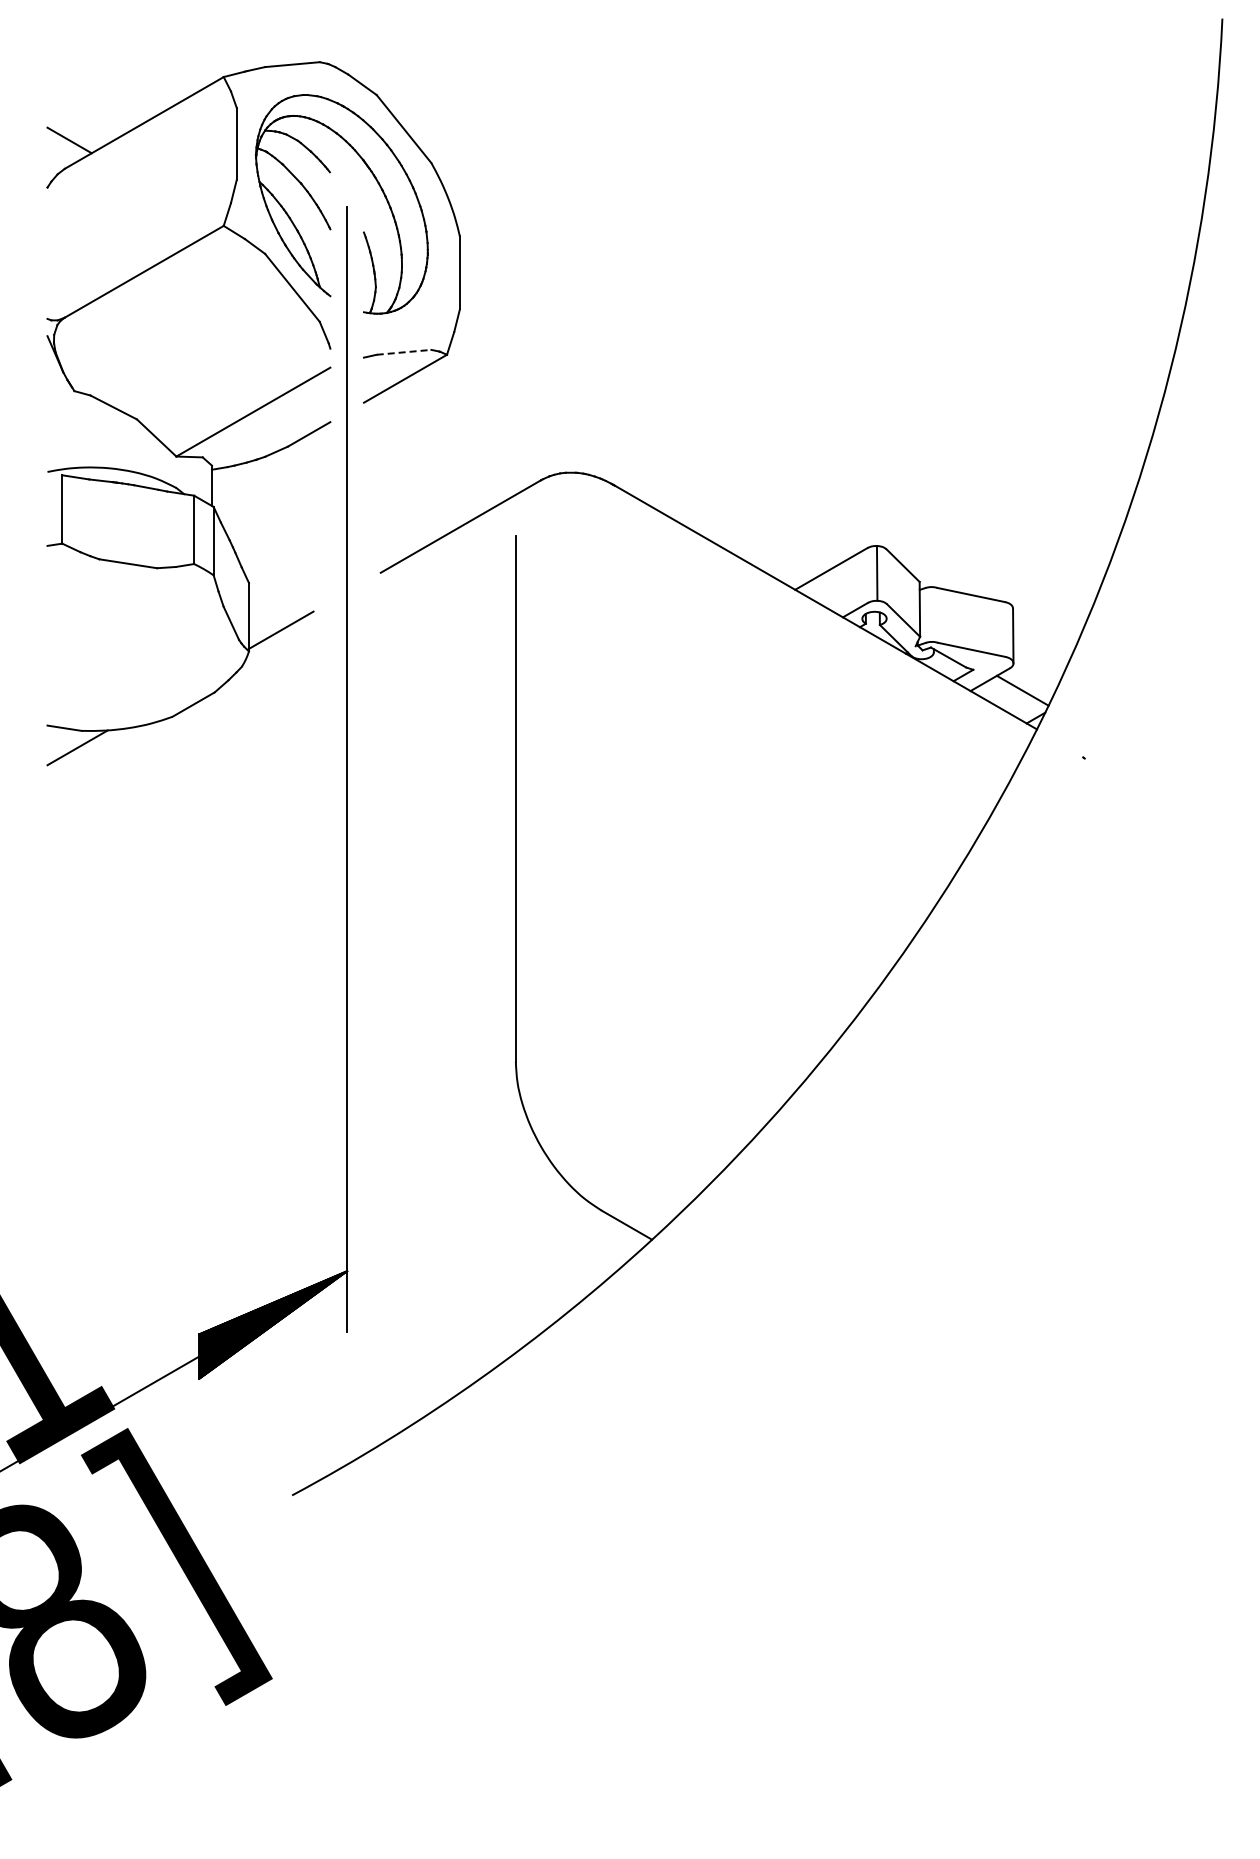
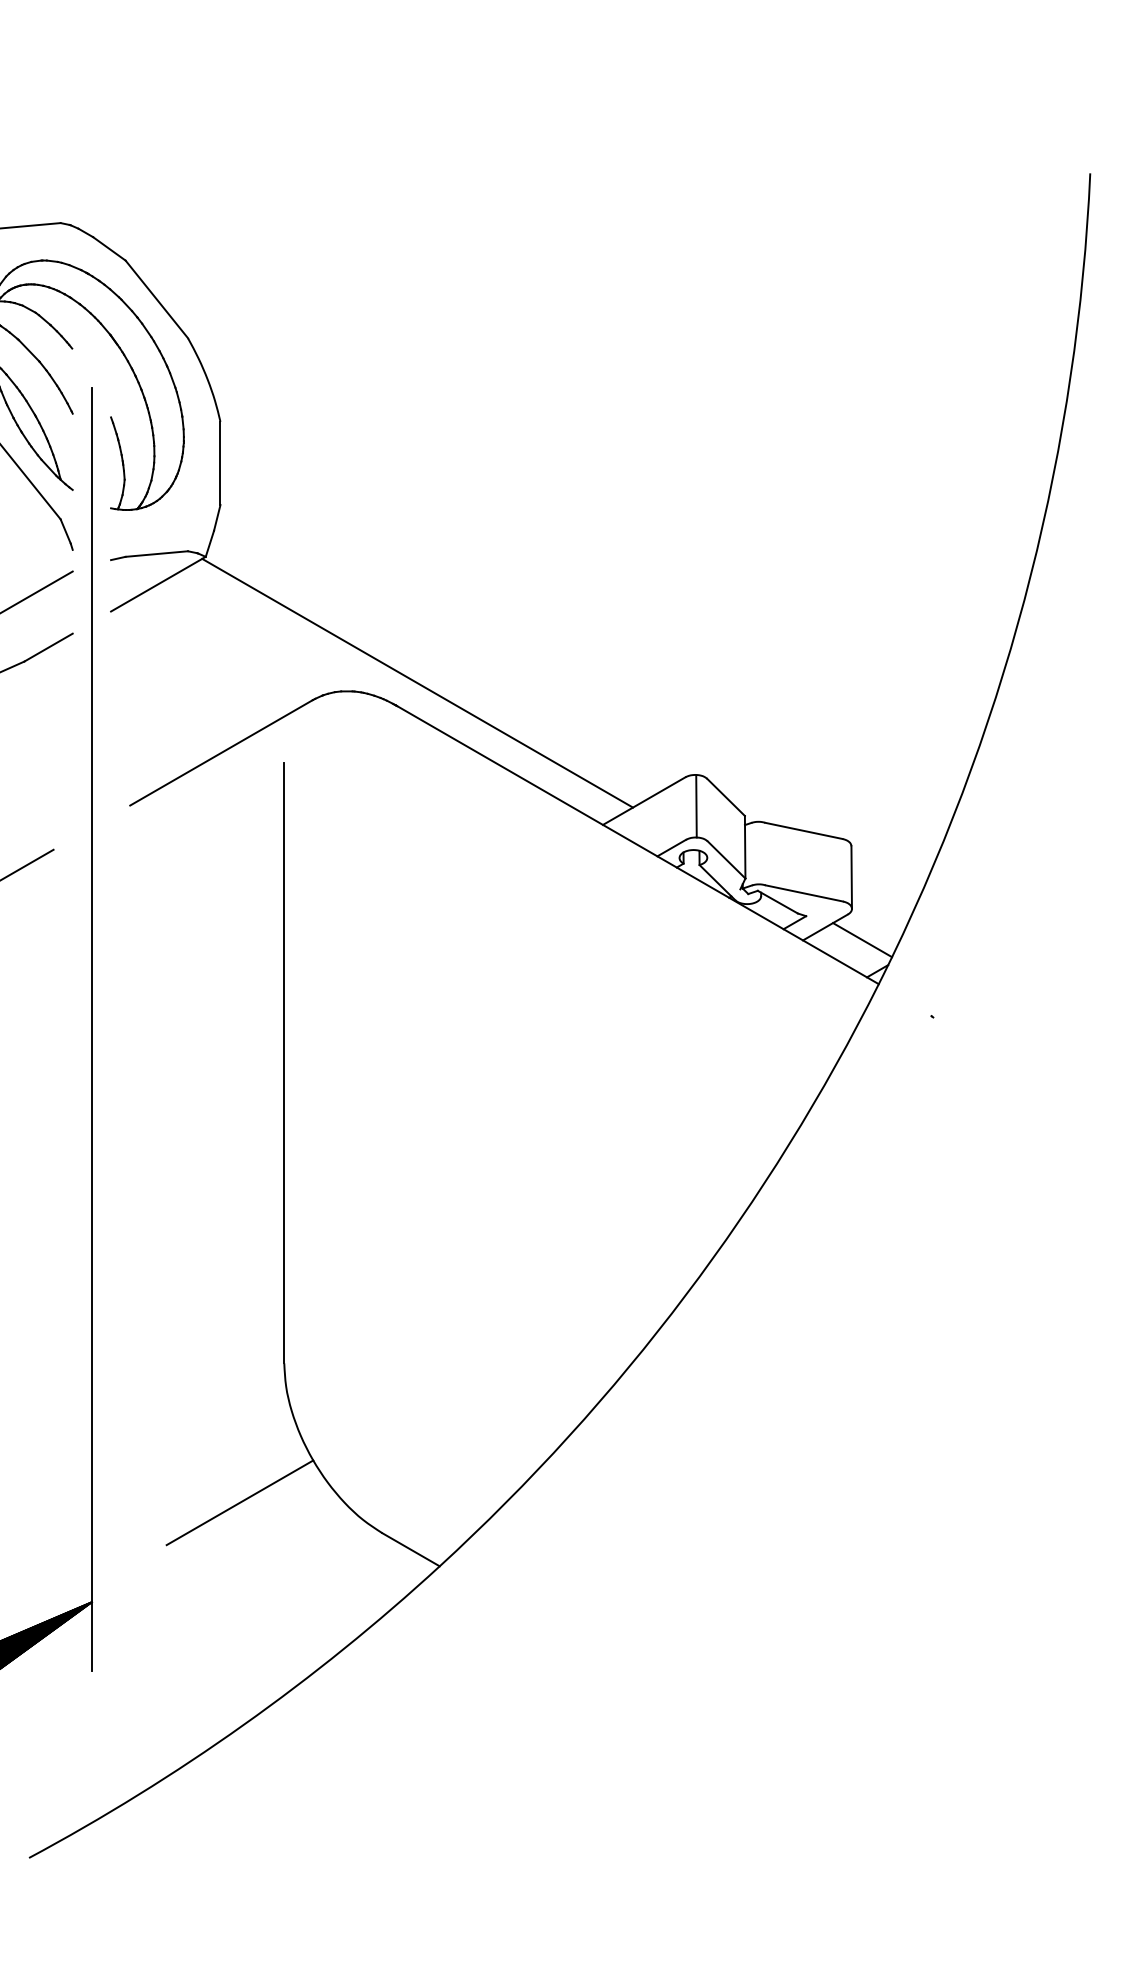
line: (404, 352) -> (157, 554), dashed -> solid
line: (632, 465) -> (417, 683), added
line: (476, 1183) -> (239, 1502), added

